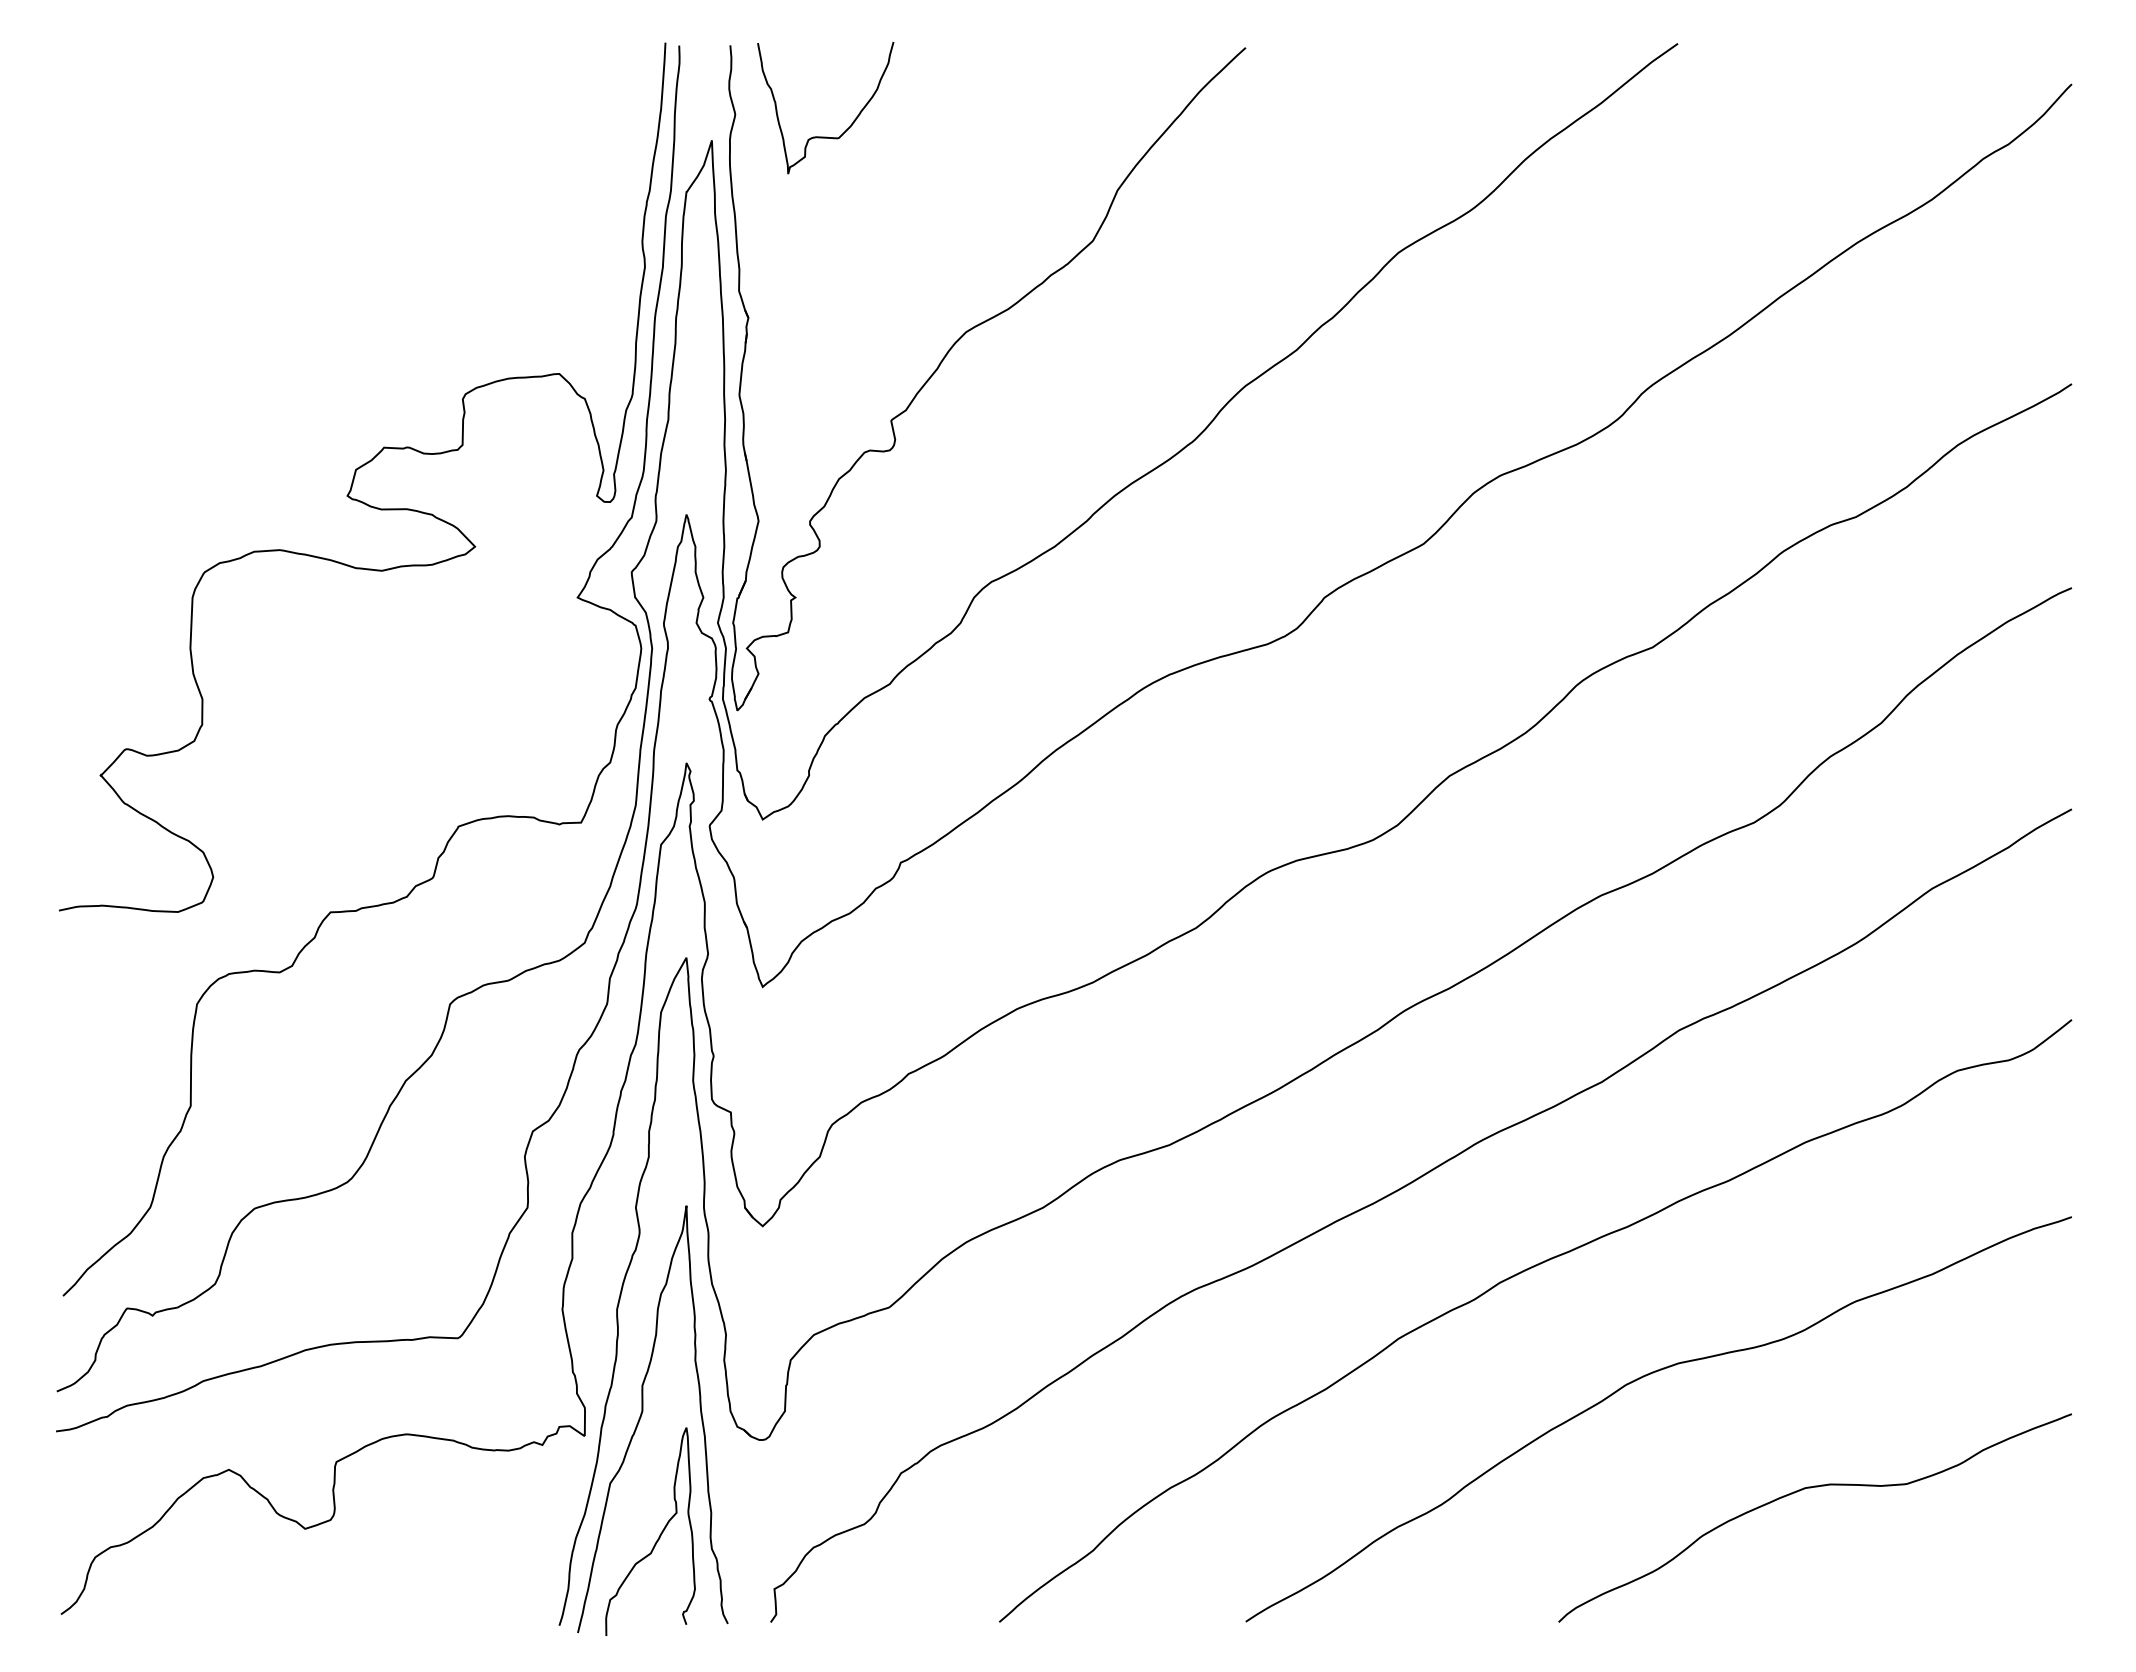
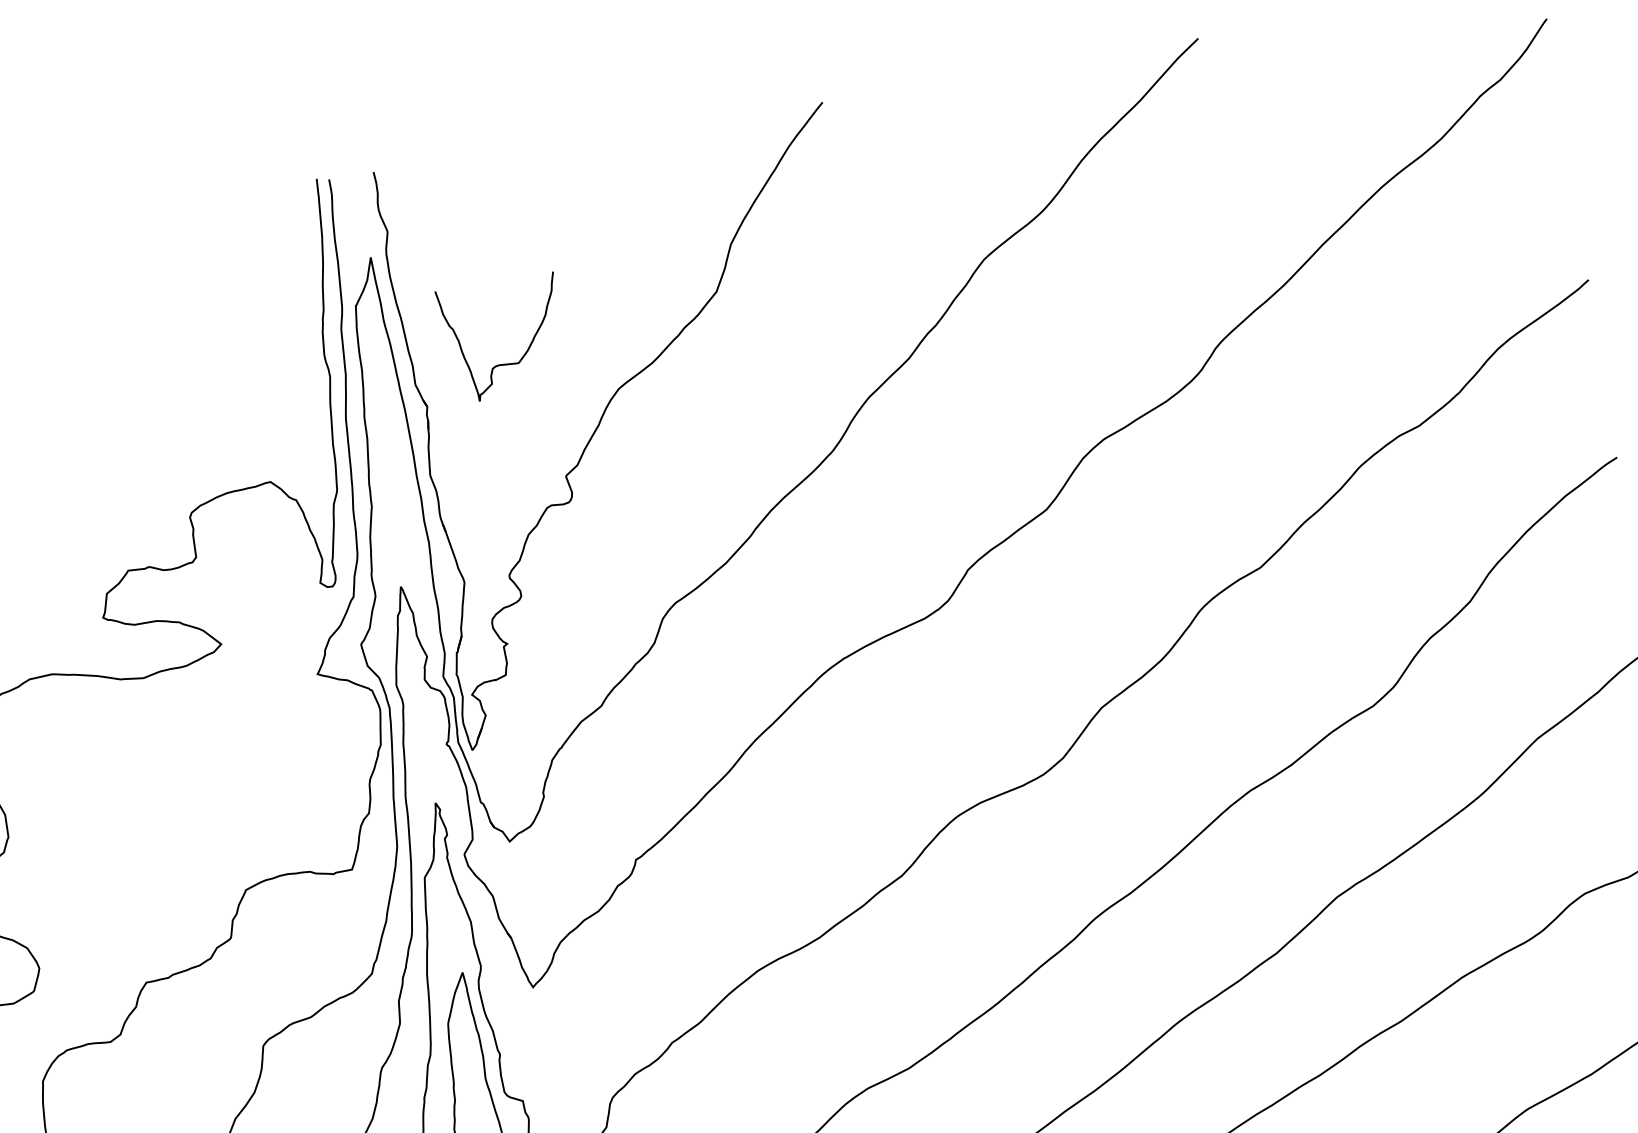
curve: (825, 136) -> (507, 363), moved

